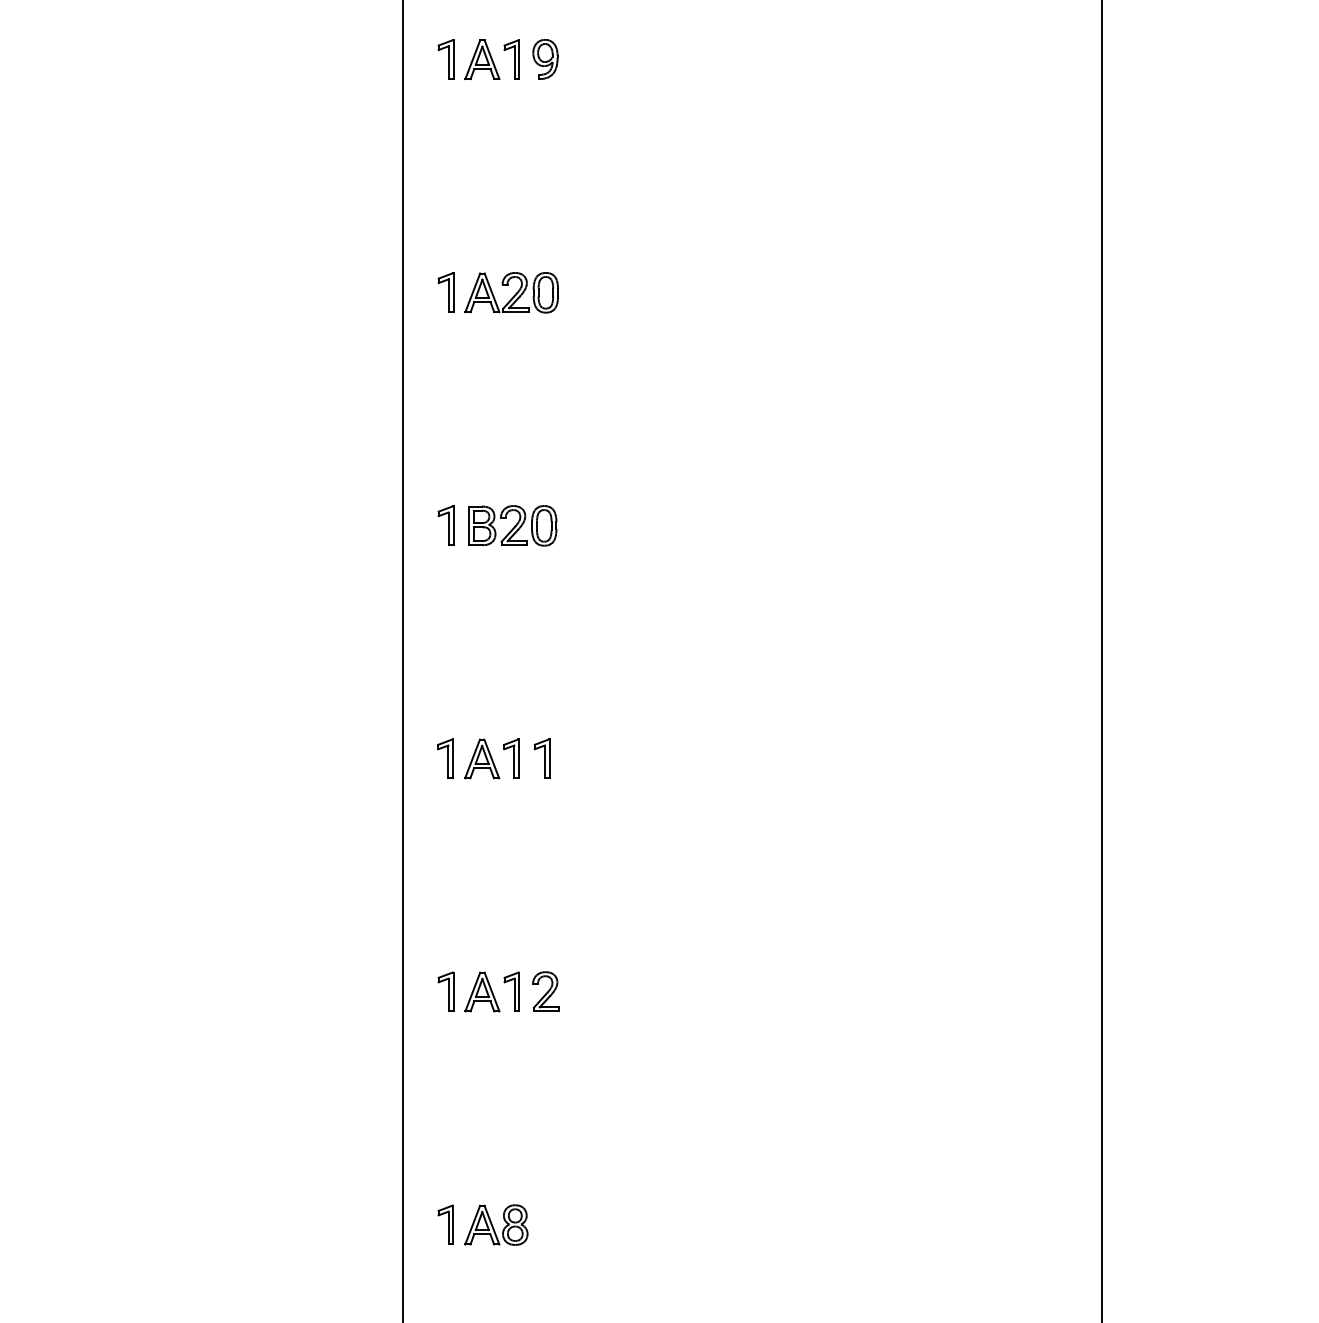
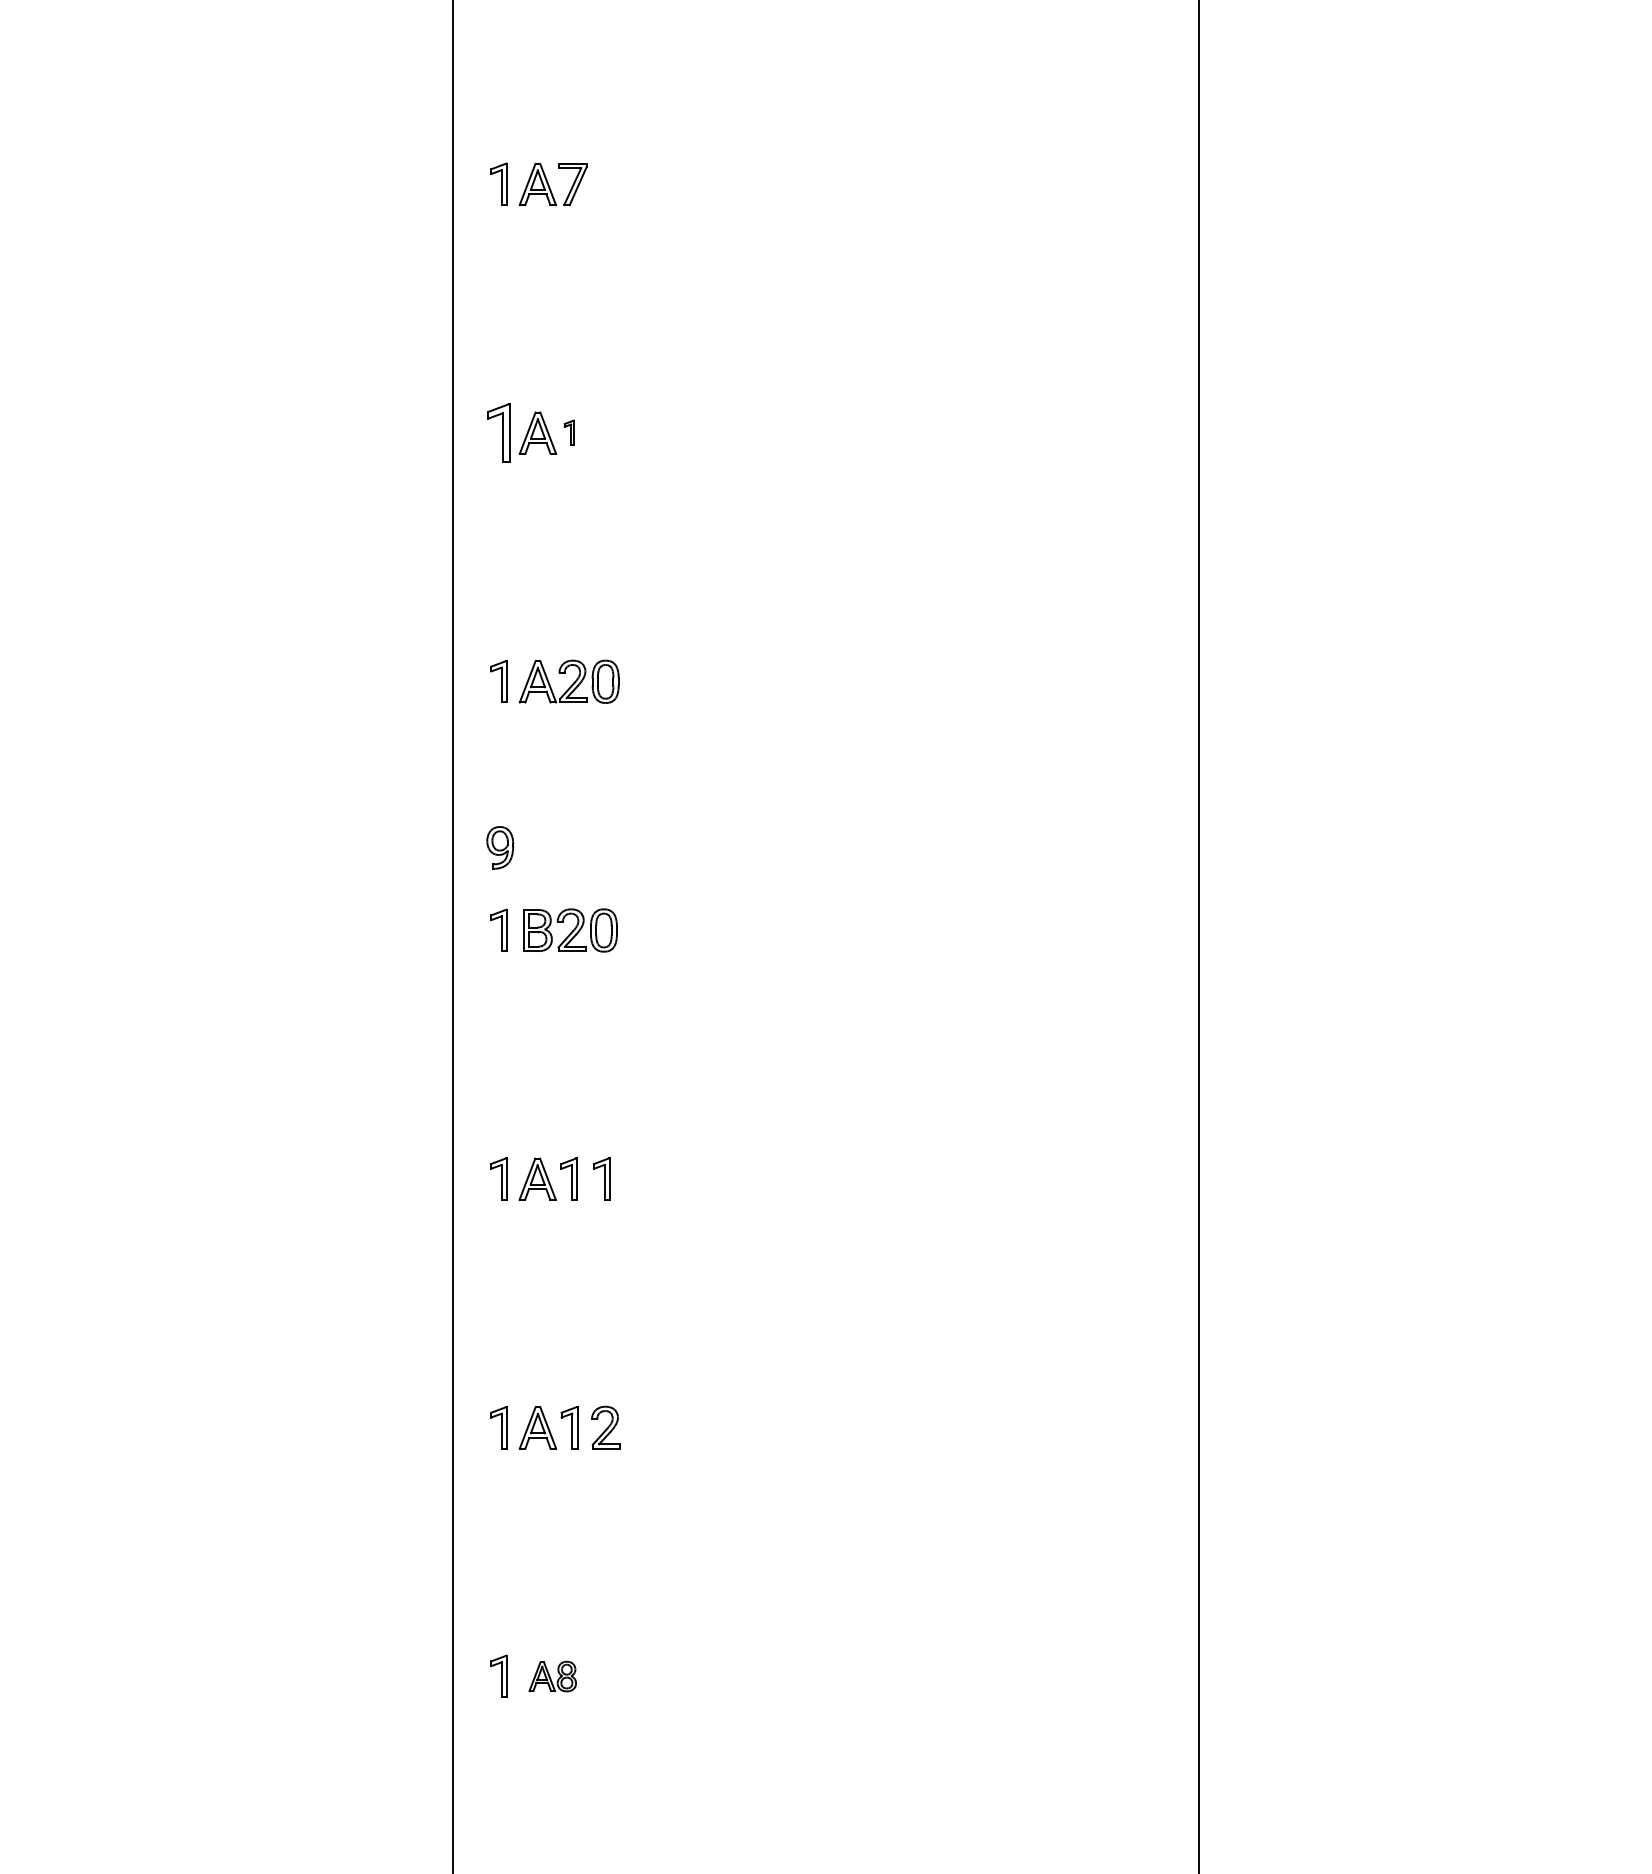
part: (445, 59) -> (498, 432), size x1.4
part: (511, 59) -> (569, 432), size x0.6
part: (545, 59) -> (500, 847), moved
part: (496, 1225) -> (552, 1676), size x0.7

